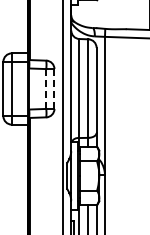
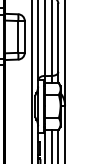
line: (46, 89) -> (18, 37), dashed -> solid
line: (54, 89) -> (24, 37), dashed -> solid

